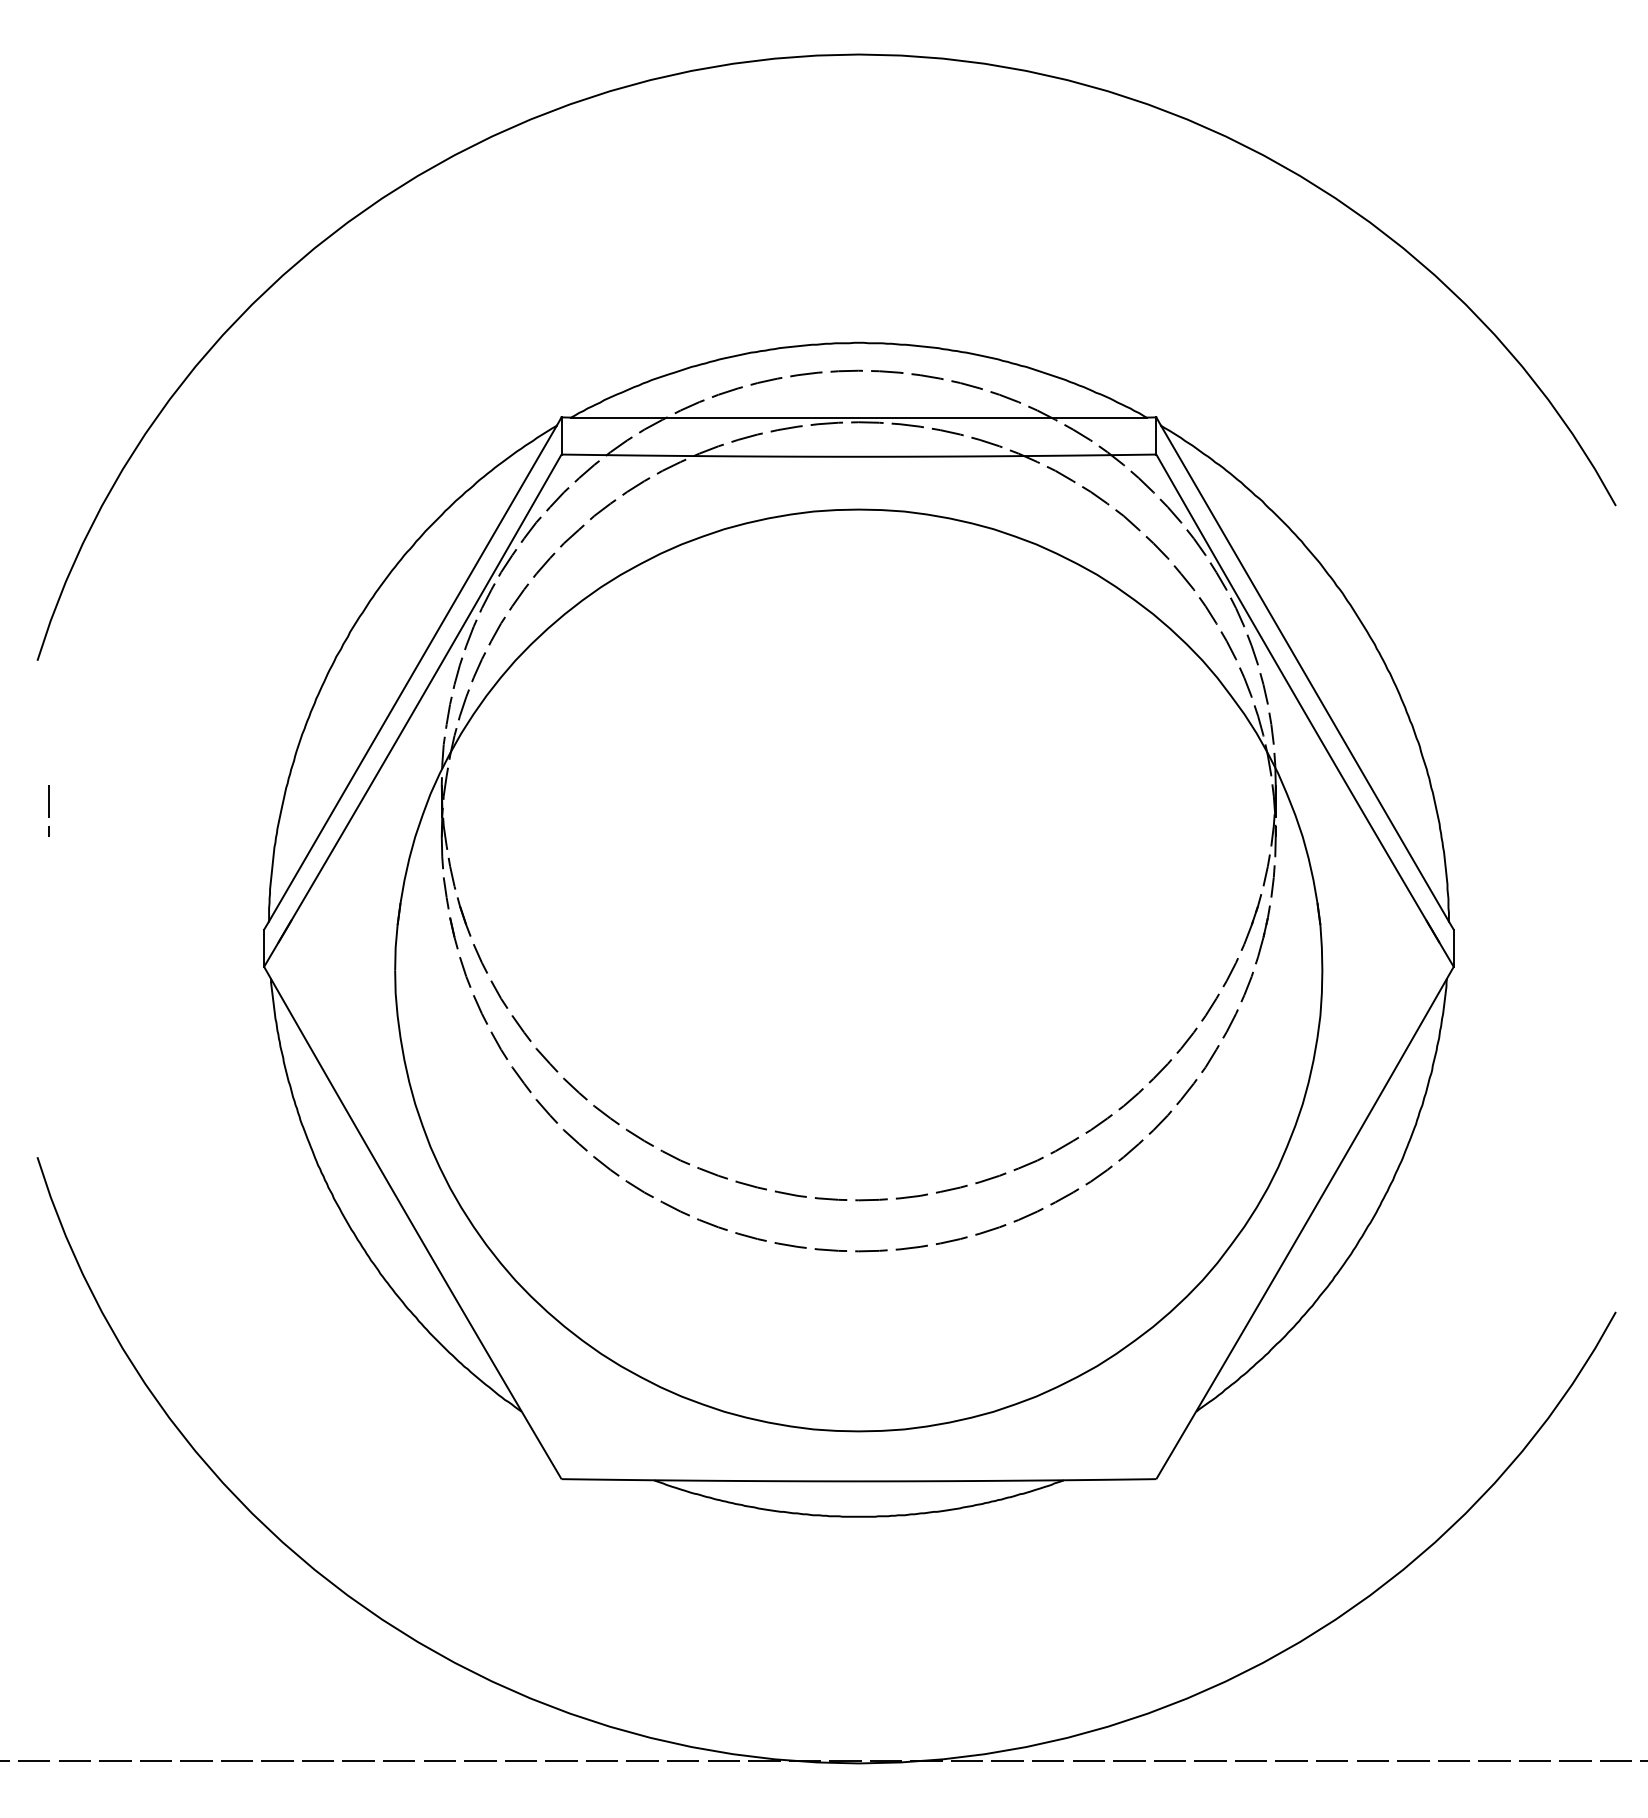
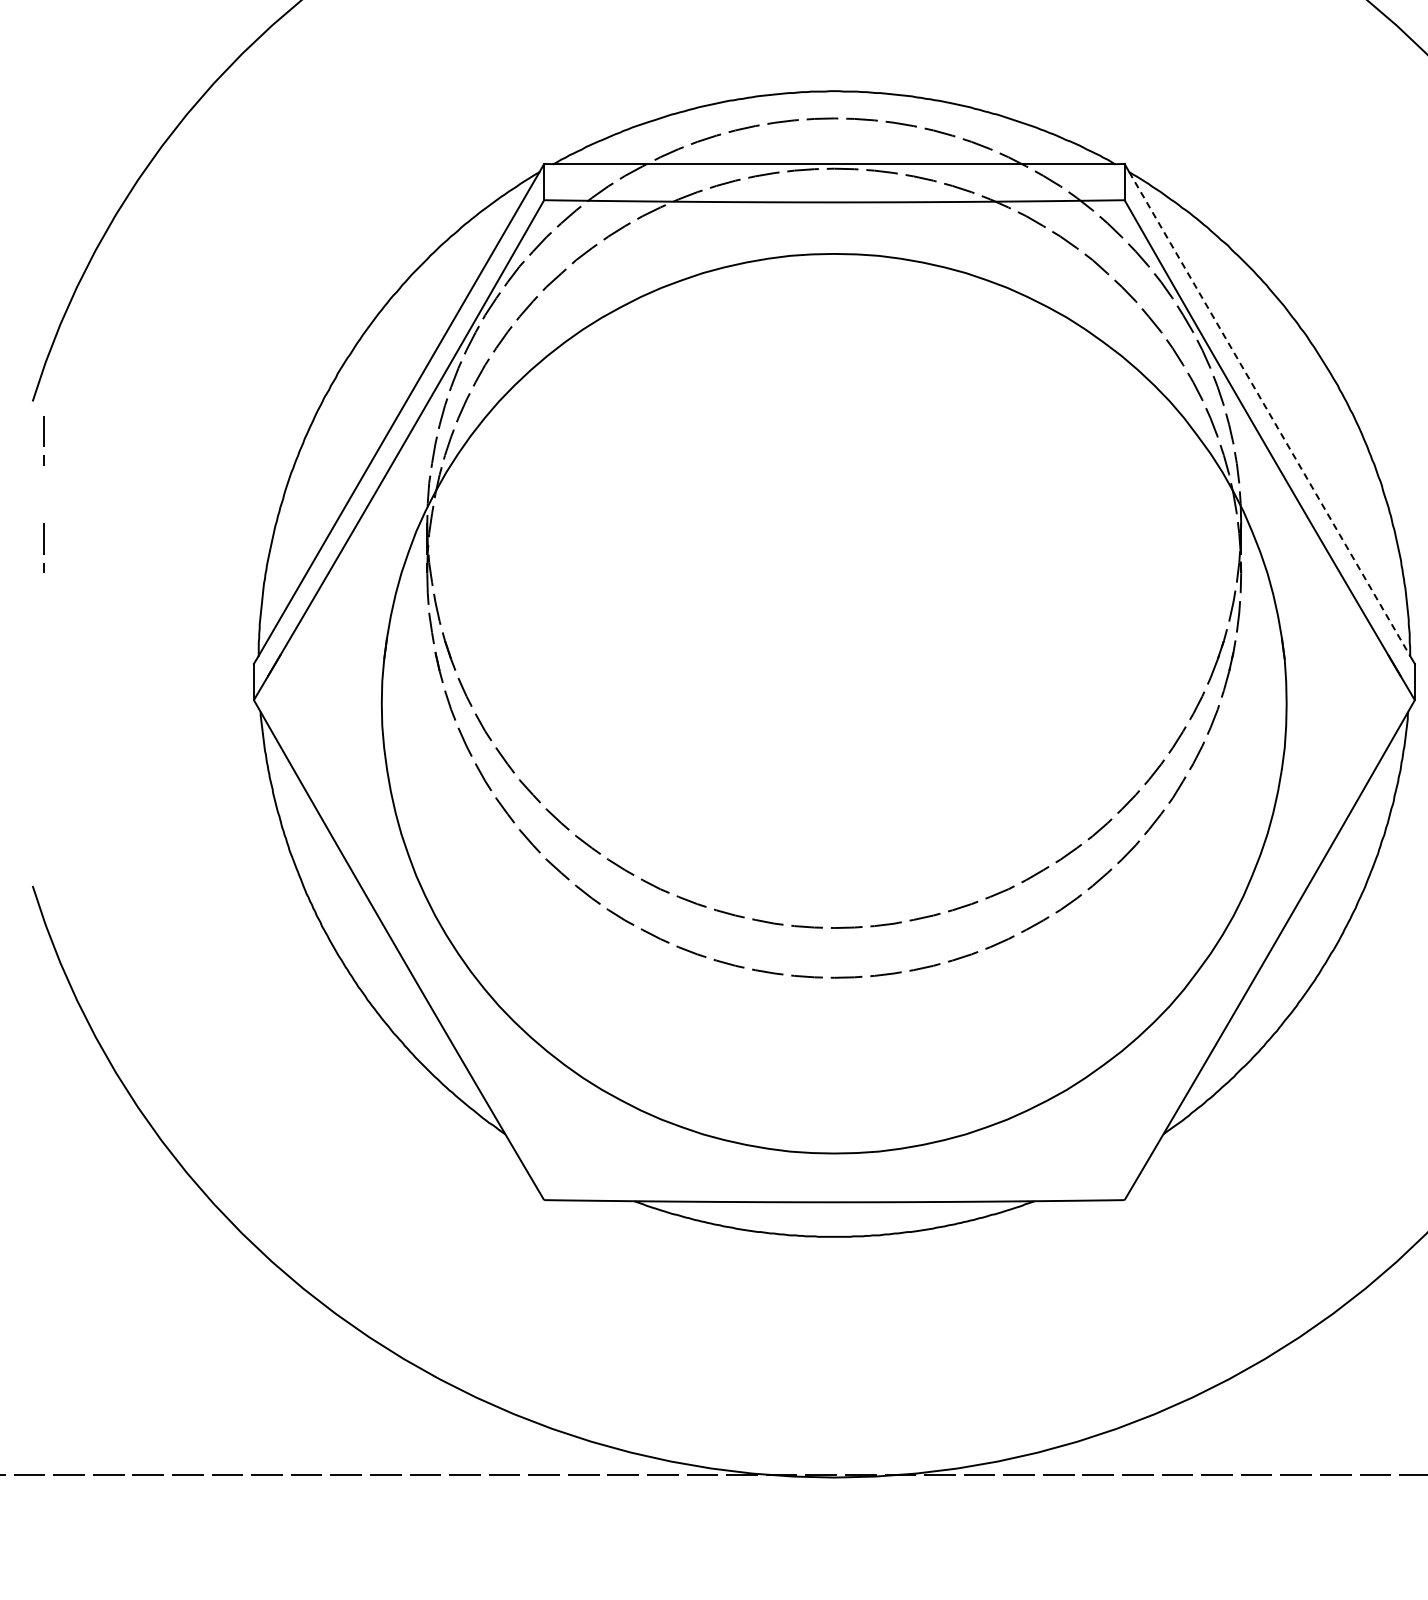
line: (1305, 673) -> (1270, 413), solid -> dashed
line: (48, 700) -> (43, 440), added

